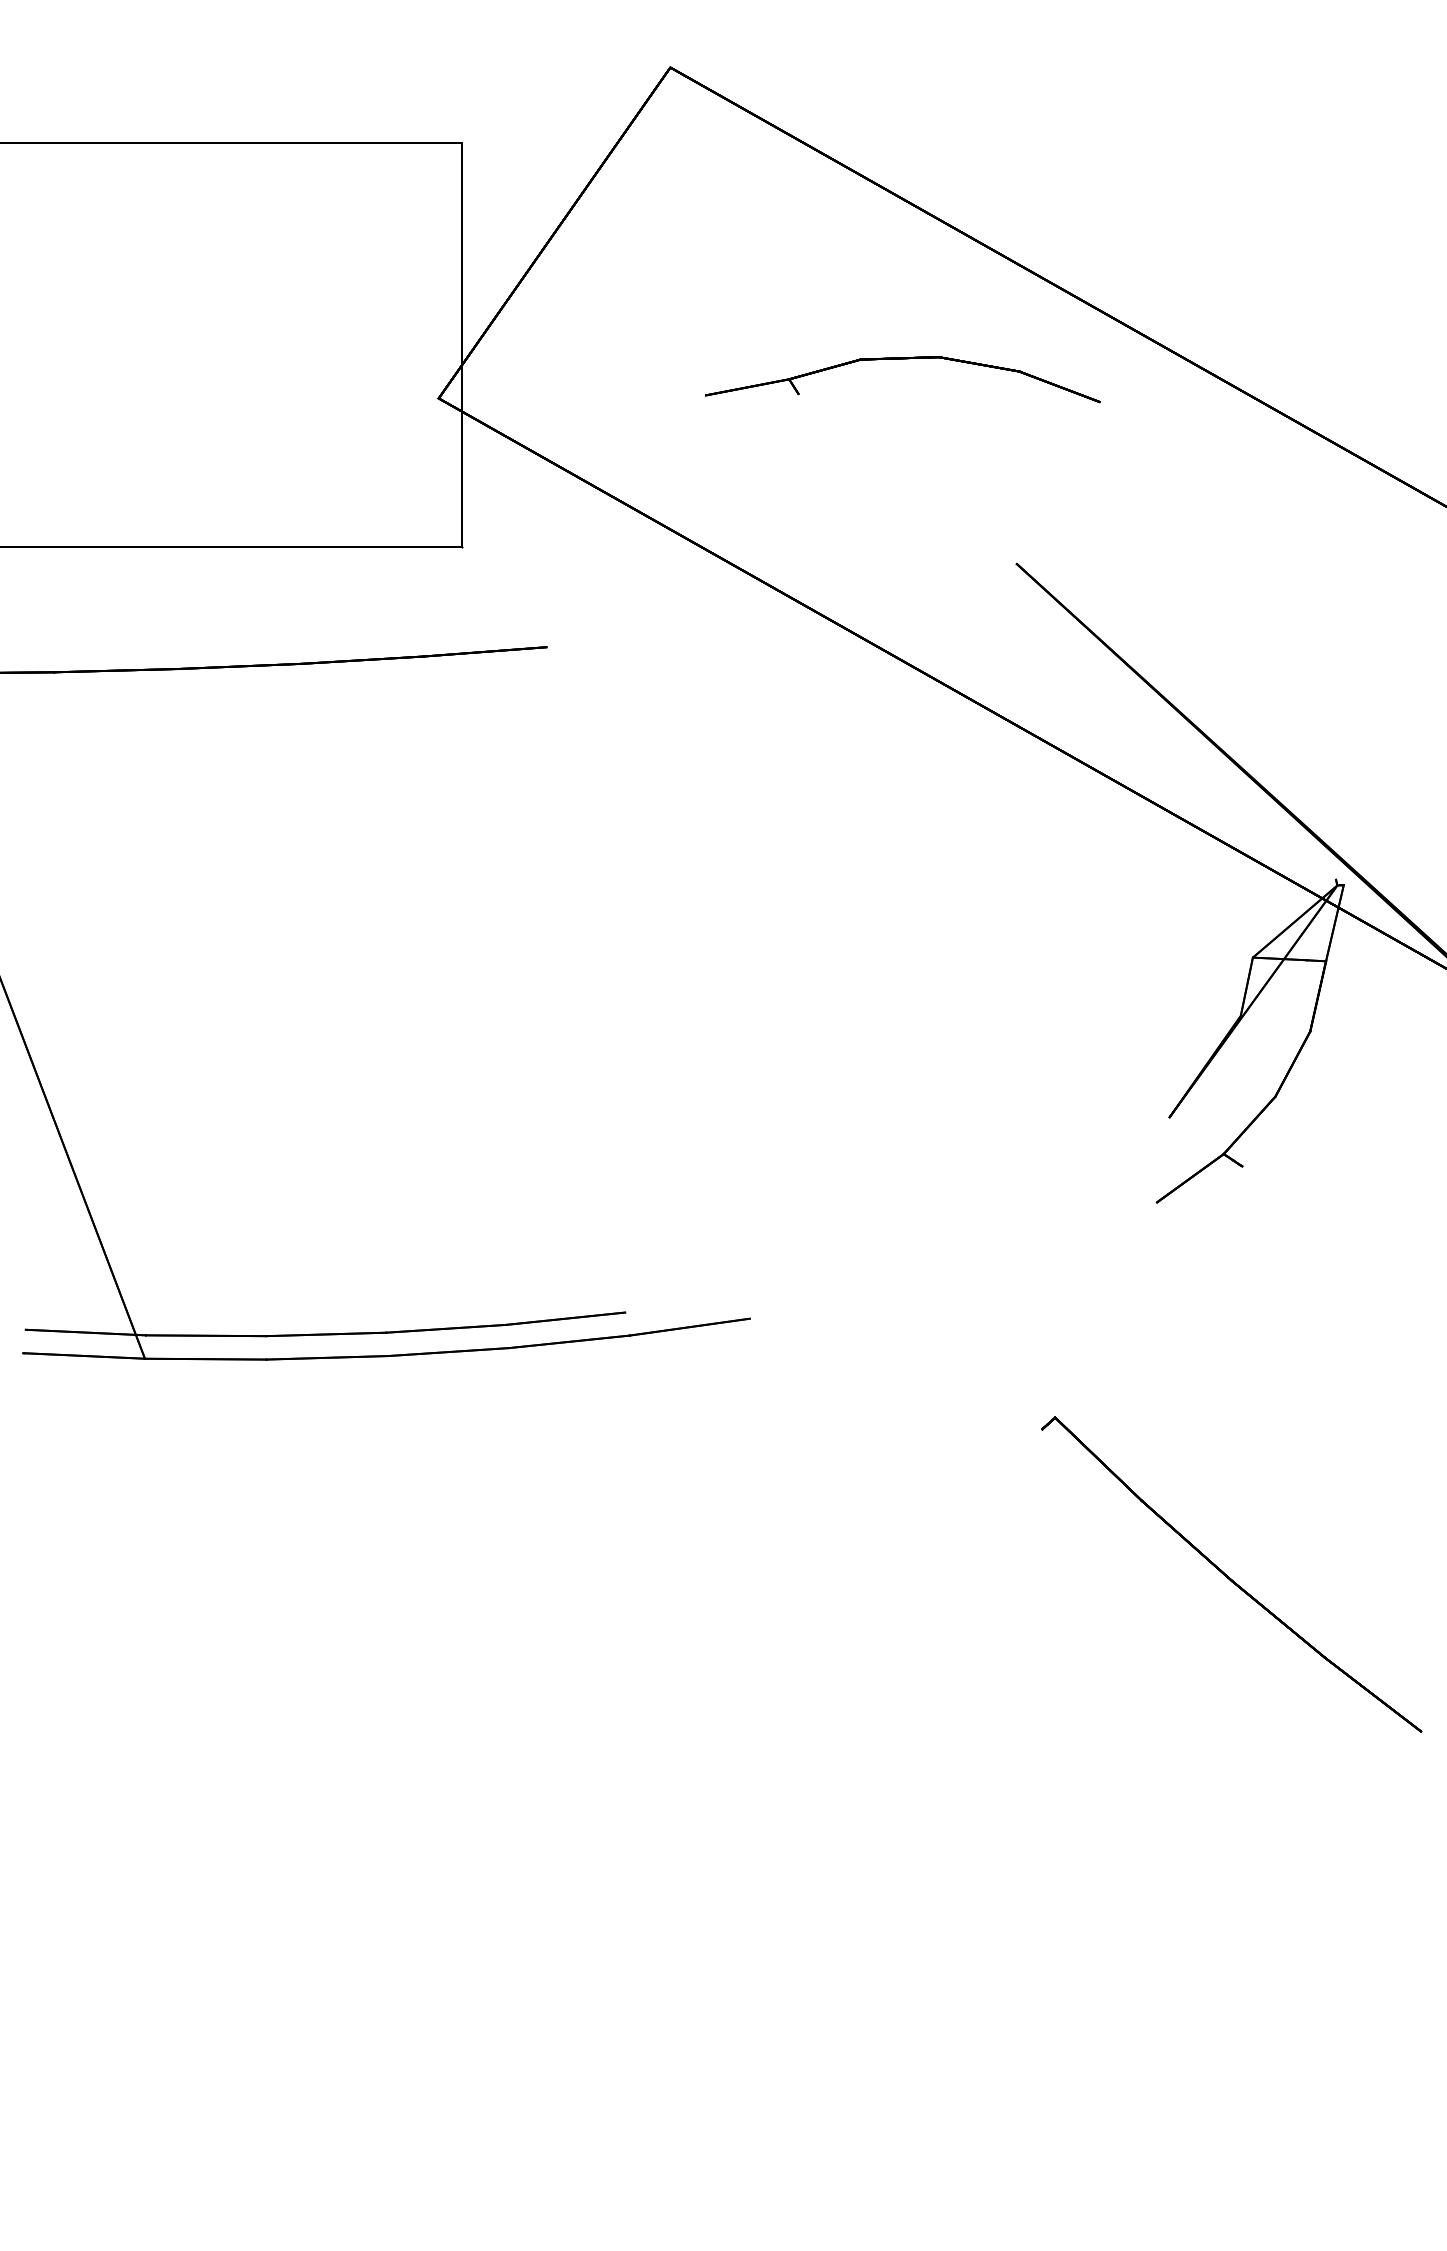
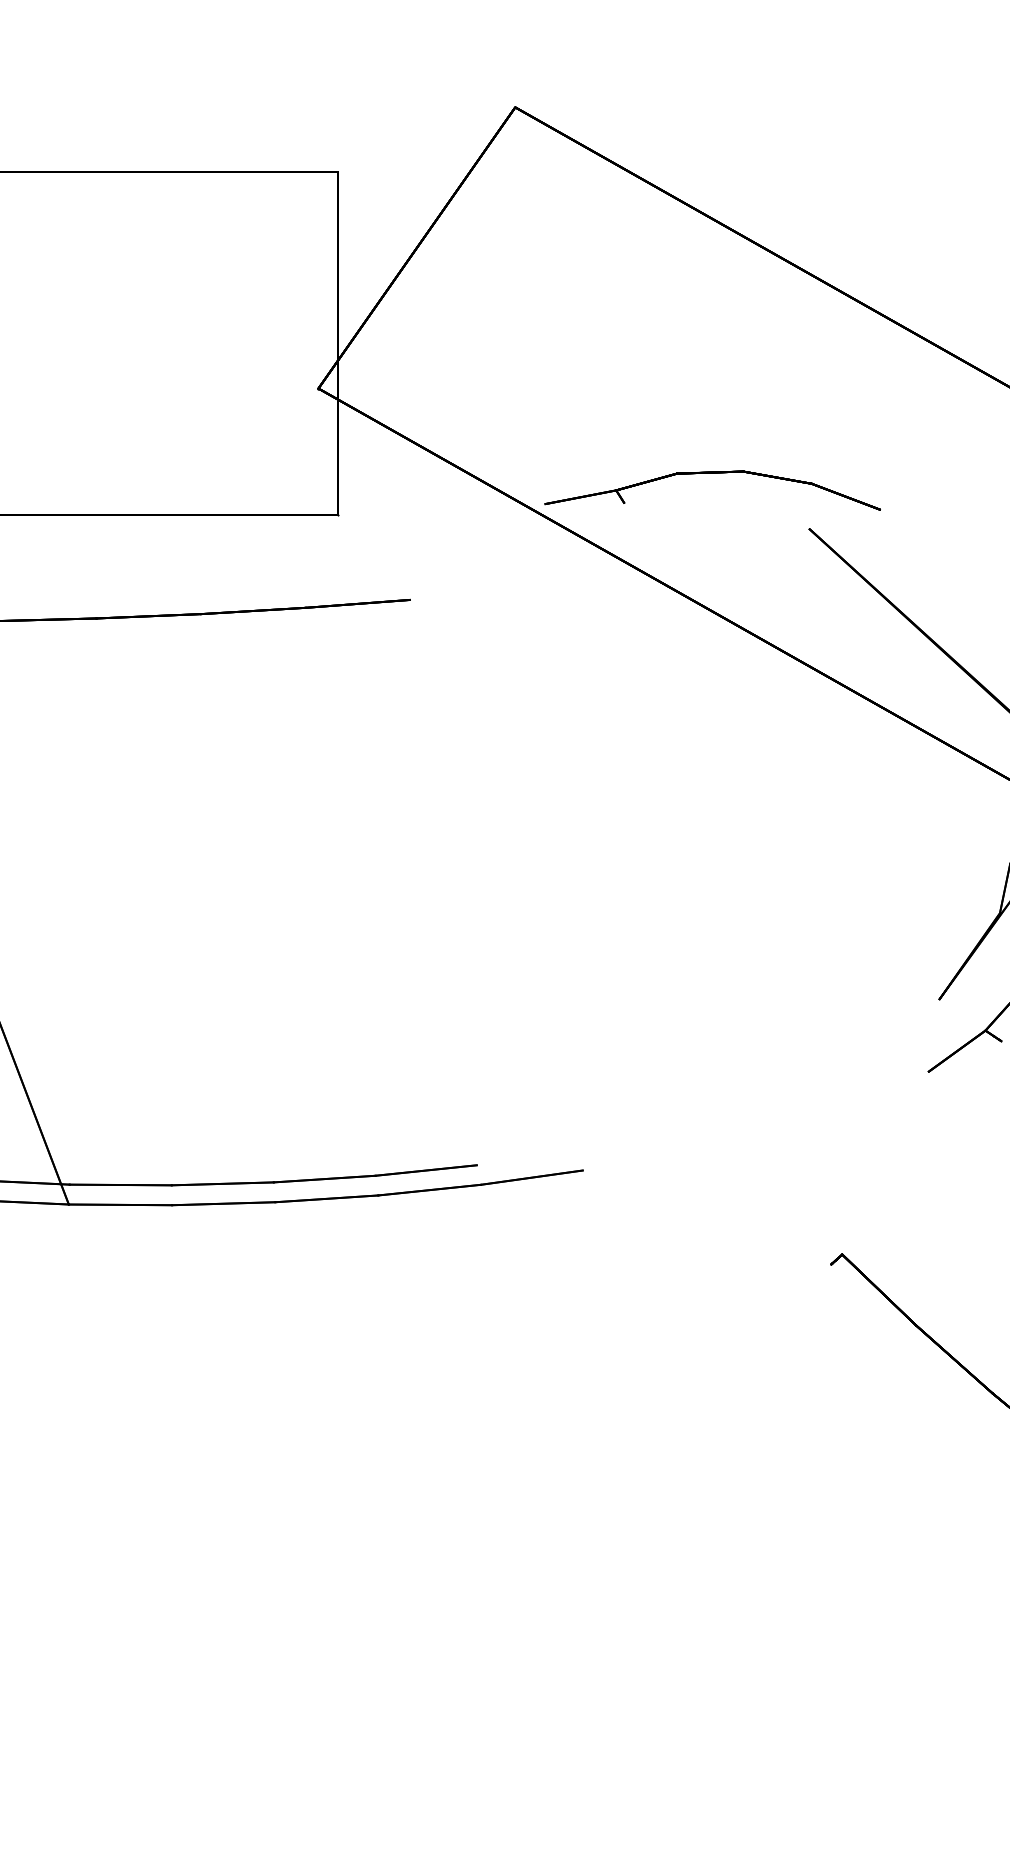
part: (902, 359) -> (712, 473), moved

